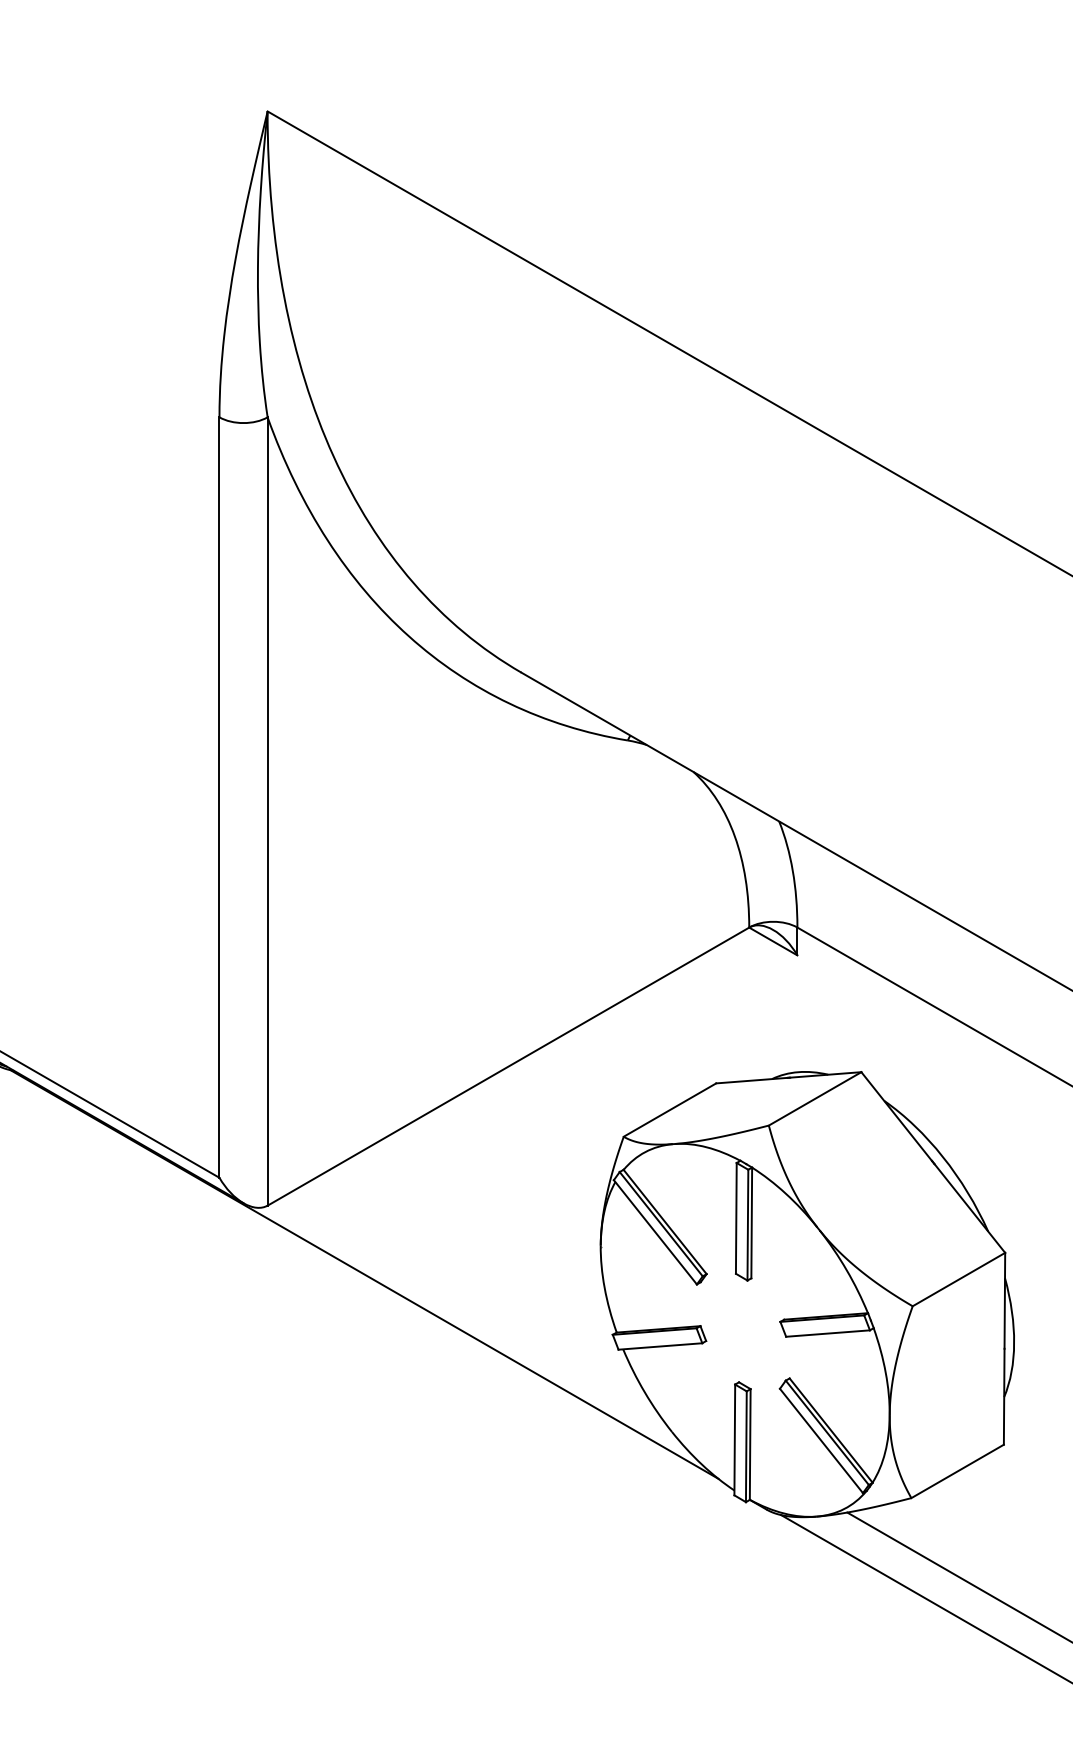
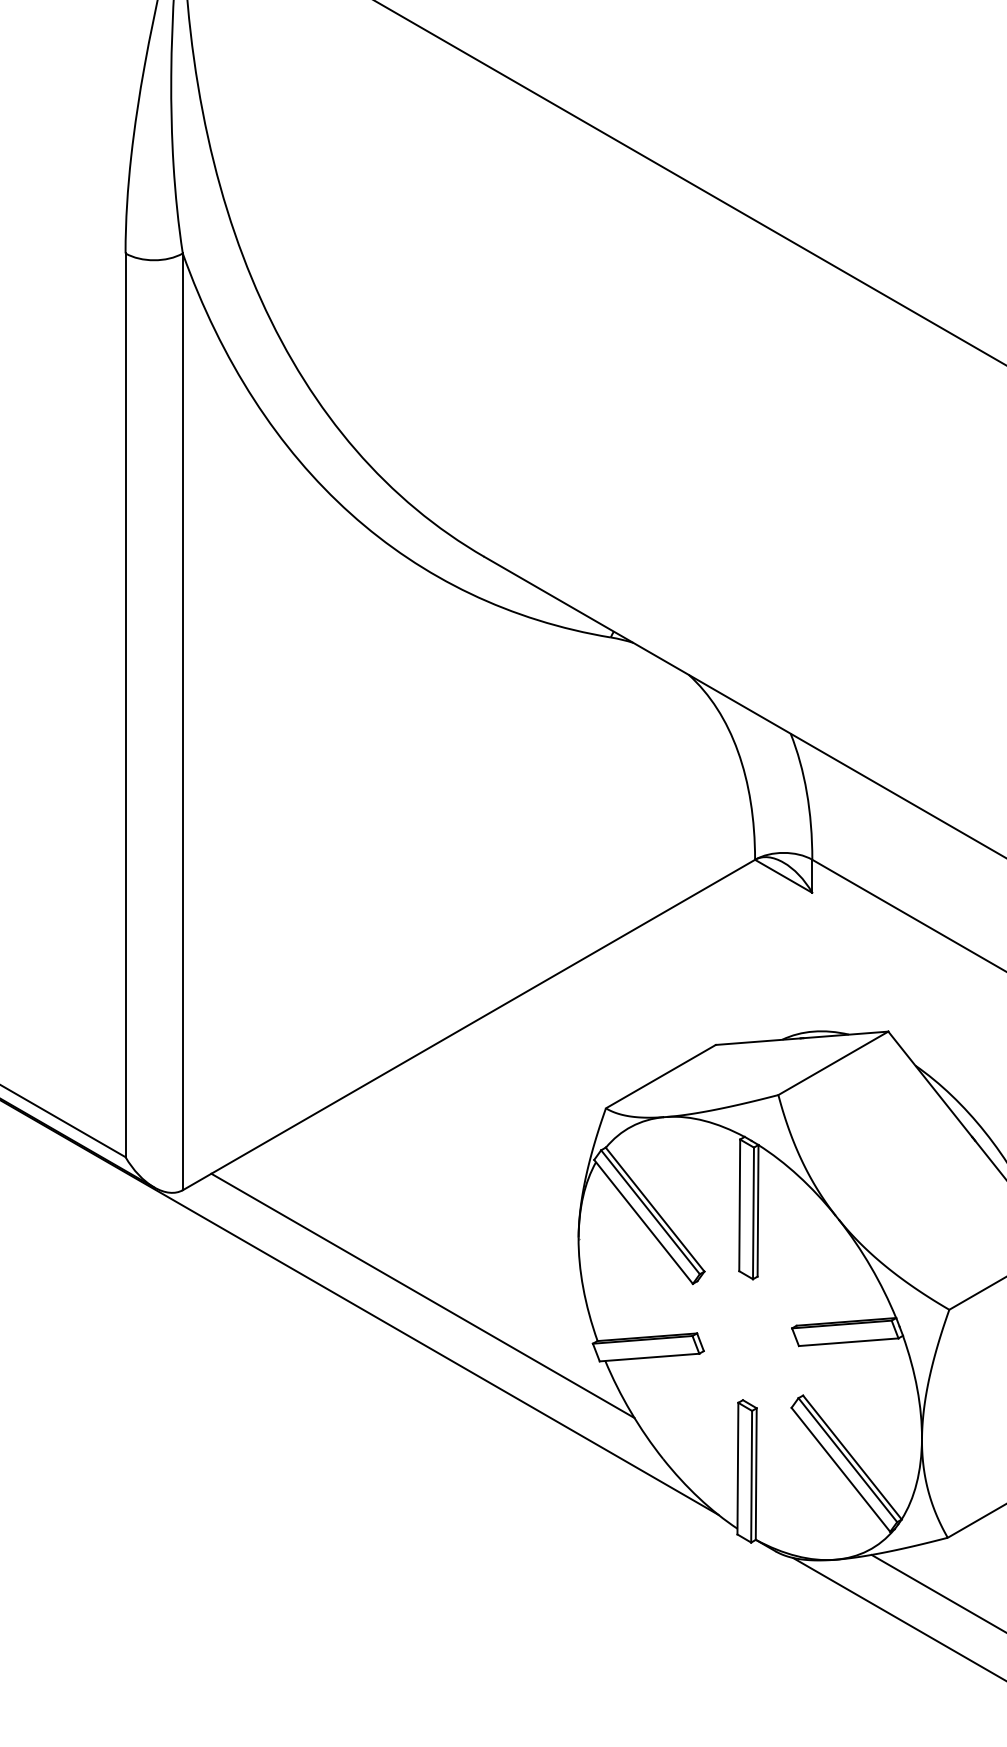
line: (469, 1294) -> (422, 1295), added

